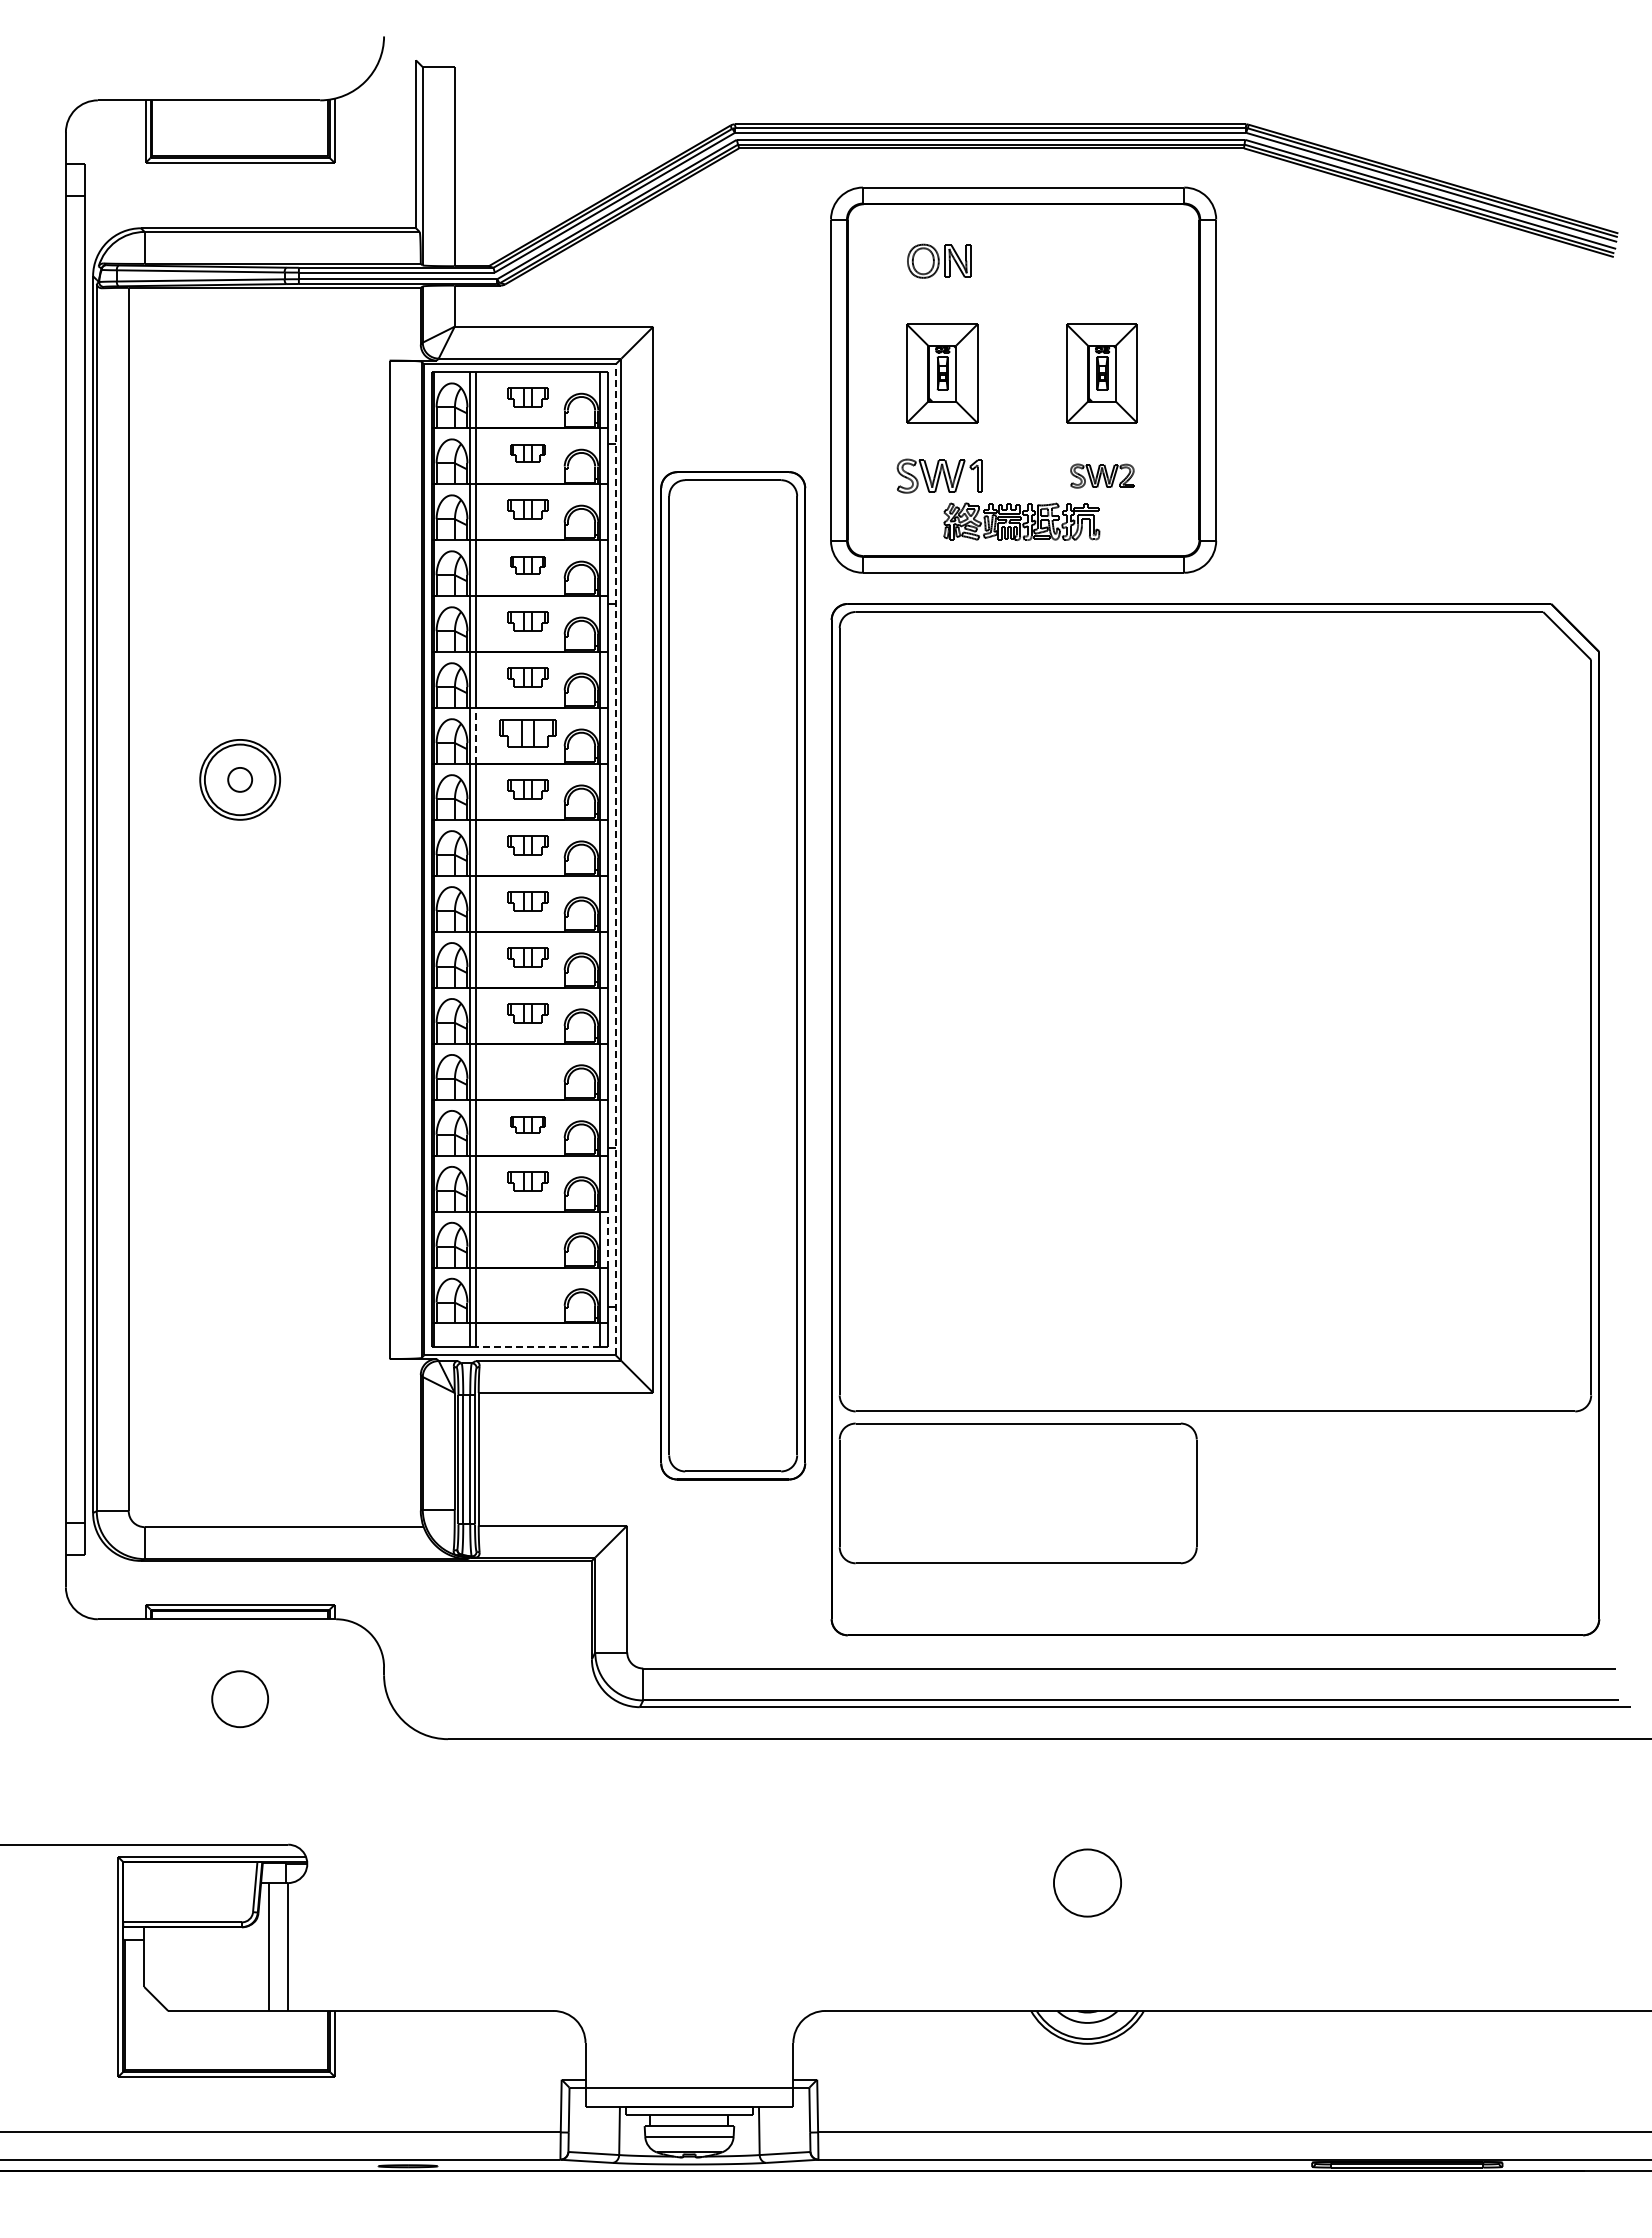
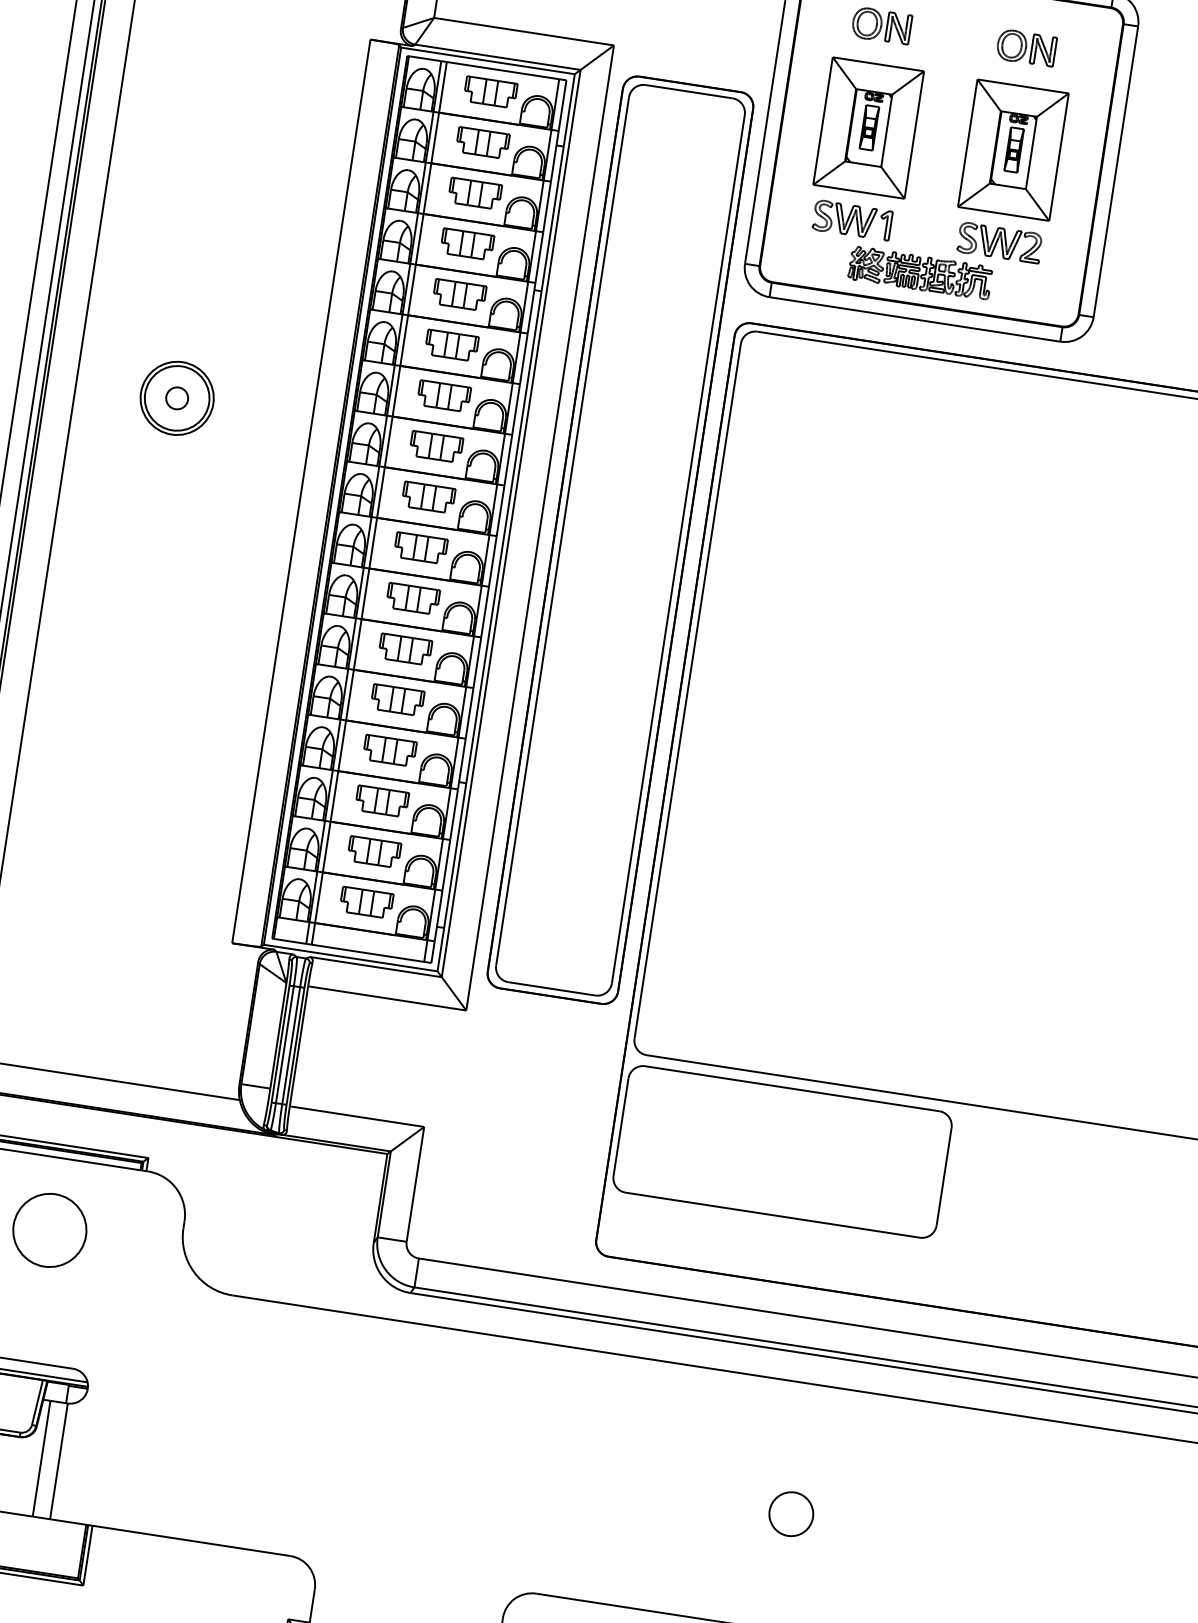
part: (1098, 260) -> (1025, 47), added
part: (942, 373) -> (869, 127), size x1.43
part: (1101, 373) -> (1013, 149), size x1.43
part: (527, 397) -> (490, 92), size x1.43
part: (527, 453) -> (482, 142), size x1.67
part: (1102, 475) -> (999, 242), size x1.43
part: (527, 509) -> (474, 193), size x1.43
part: (527, 565) -> (466, 244), size x1.67
part: (527, 621) -> (459, 294), size x1.43
part: (527, 677) -> (451, 345), size x1.43
line: (475, 735) -> (396, 390), dashed -> solid
part: (527, 789) -> (435, 446), size x1.43
part: (527, 845) -> (428, 497), size x1.43
line: (615, 859) -> (505, 522), dashed -> solid
part: (527, 901) -> (420, 548), size x1.43
part: (527, 957) -> (412, 598), size x1.43
part: (733, 975) -> (620, 540), moved
part: (527, 1013) -> (404, 649), size x1.43
part: (527, 1069) -> (397, 700), added
part: (527, 1125) -> (389, 750), size x1.67
part: (527, 1181) -> (381, 801), size x1.43
part: (527, 1237) -> (373, 852), added
line: (607, 1239) -> (445, 865), dashed -> solid
part: (527, 1293) -> (366, 903), added
line: (537, 1347) -> (367, 953), dashed -> solid
circle: (240, 1699) -> (50, 1230), size x1.43
circle: (1087, 1883) -> (791, 1514), size x0.71

